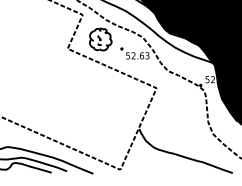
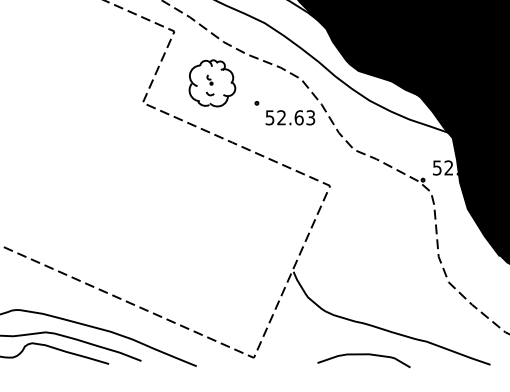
curve: (171, 169) -> (361, 357), added

